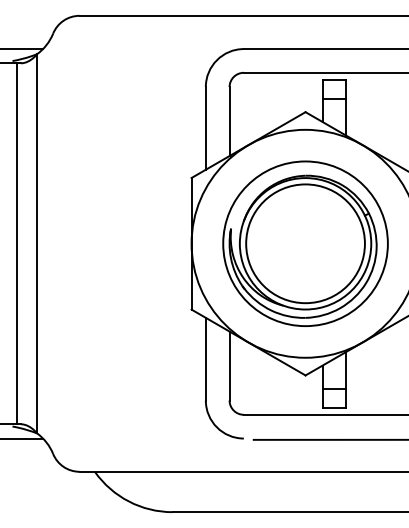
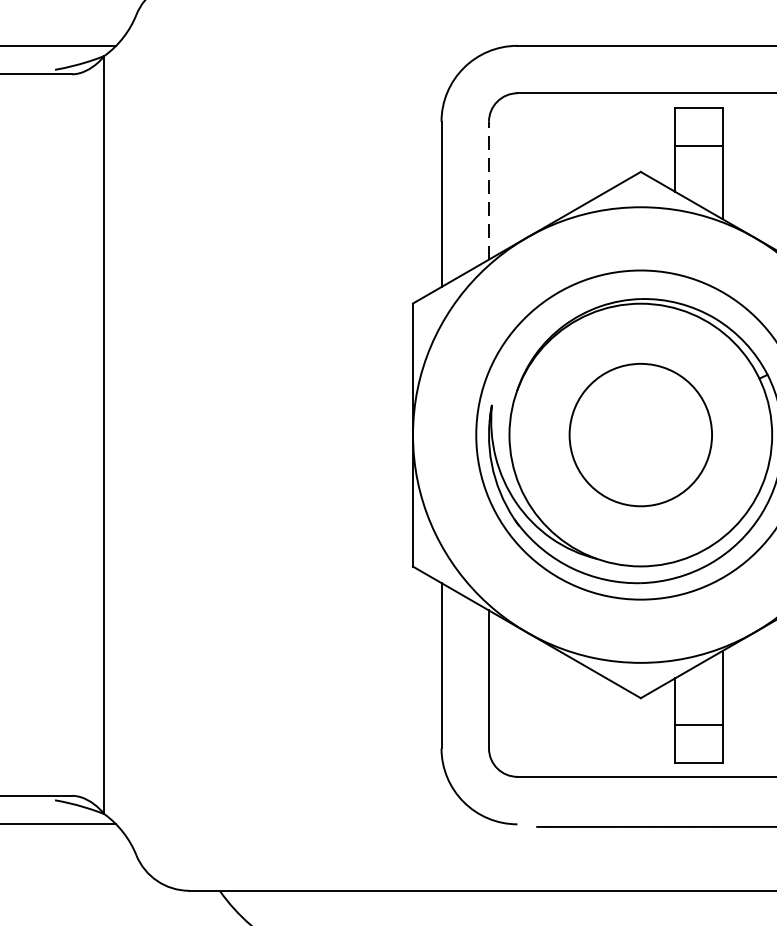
line: (229, 121) -> (488, 190), solid -> dashed
line: (17, 243) -> (65, 434), removed
circle: (305, 243) -> (640, 434), size x0.6

